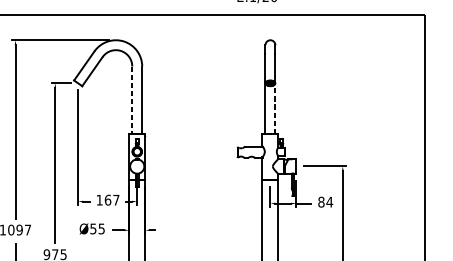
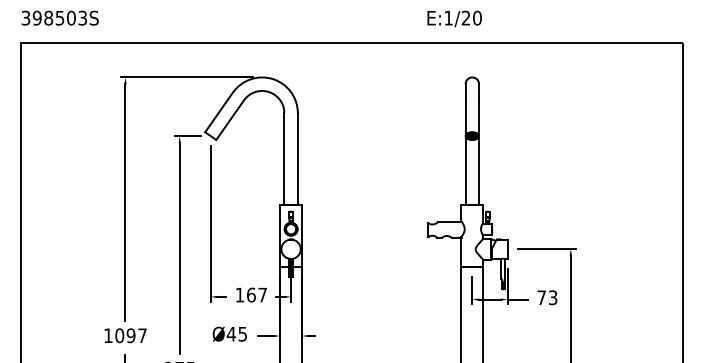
line: (132, 100) -> (284, 159), dashed -> solid
line: (275, 107) -> (479, 169), dashed -> solid
text: (325, 201) -> (547, 297), 84 -> 73
text: (93, 229) -> (231, 334), Ø55 -> Ø45

